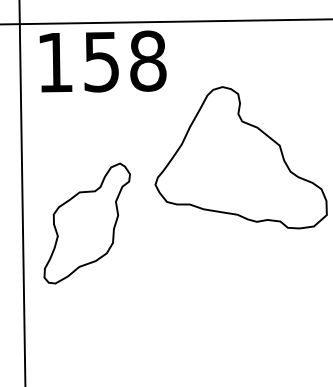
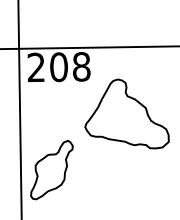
text: (78, 62) -> (47, 67), 158 -> 208
part: (86, 224) -> (51, 170), moved

